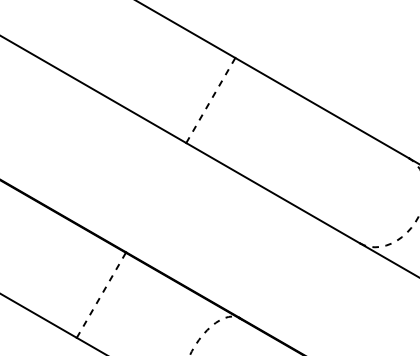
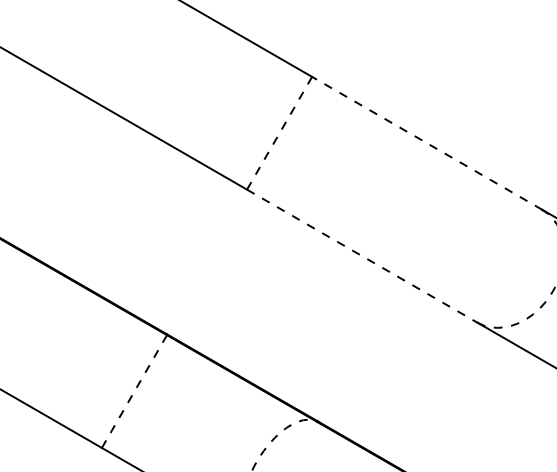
line: (322, 108) -> (427, 143), solid -> dashed
line: (273, 193) -> (362, 256), solid -> dashed

